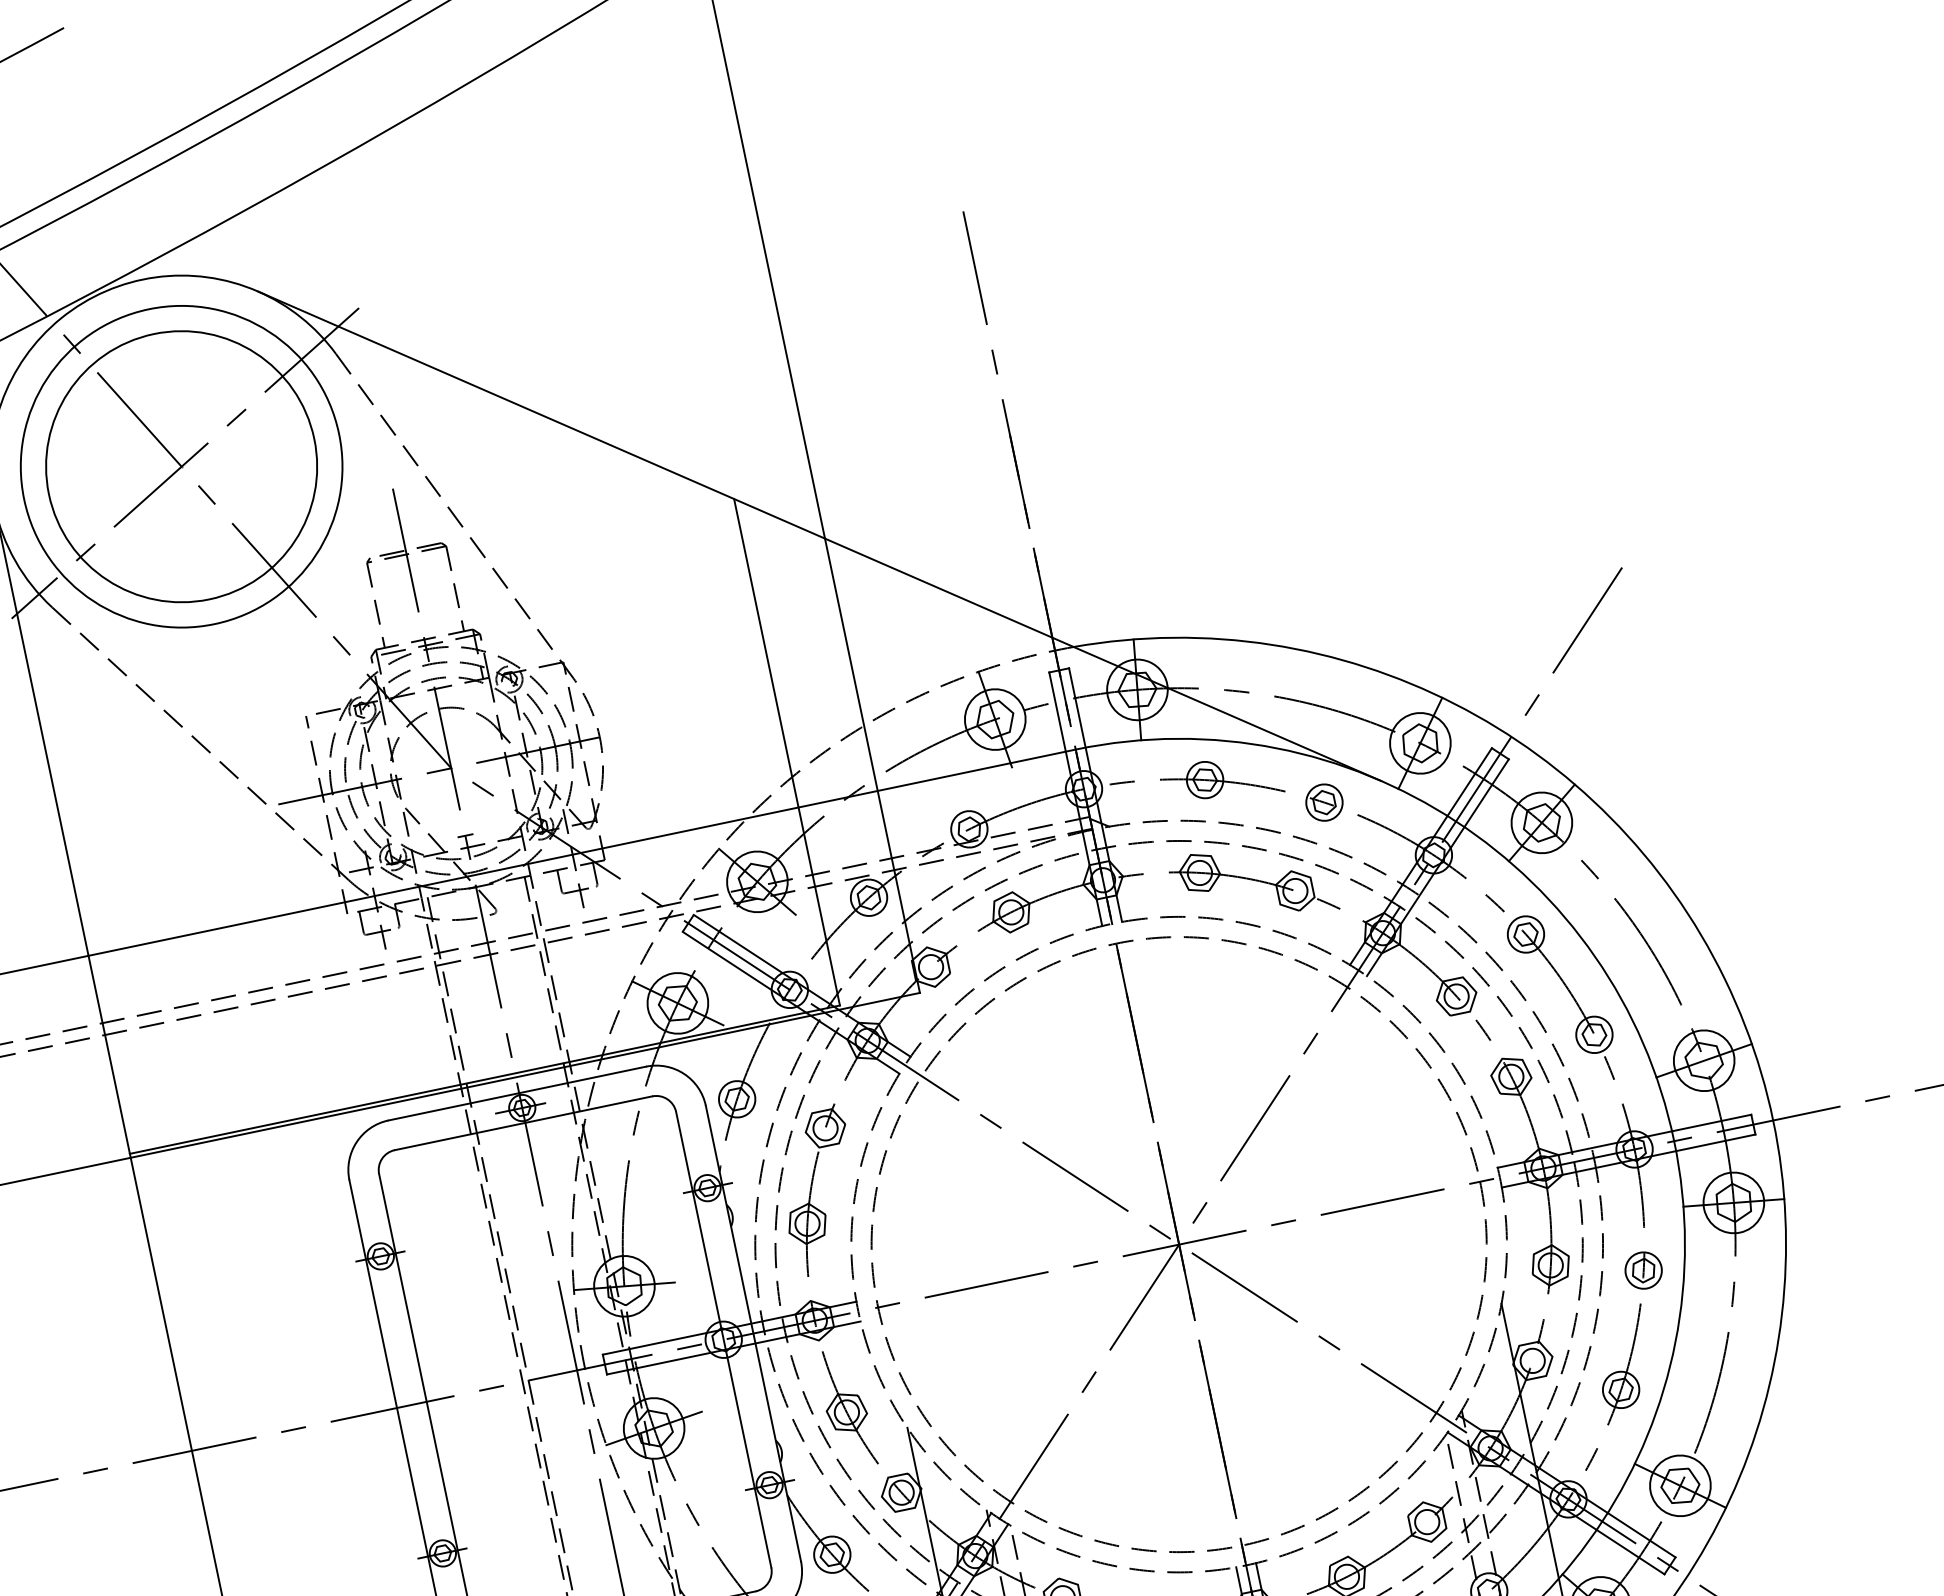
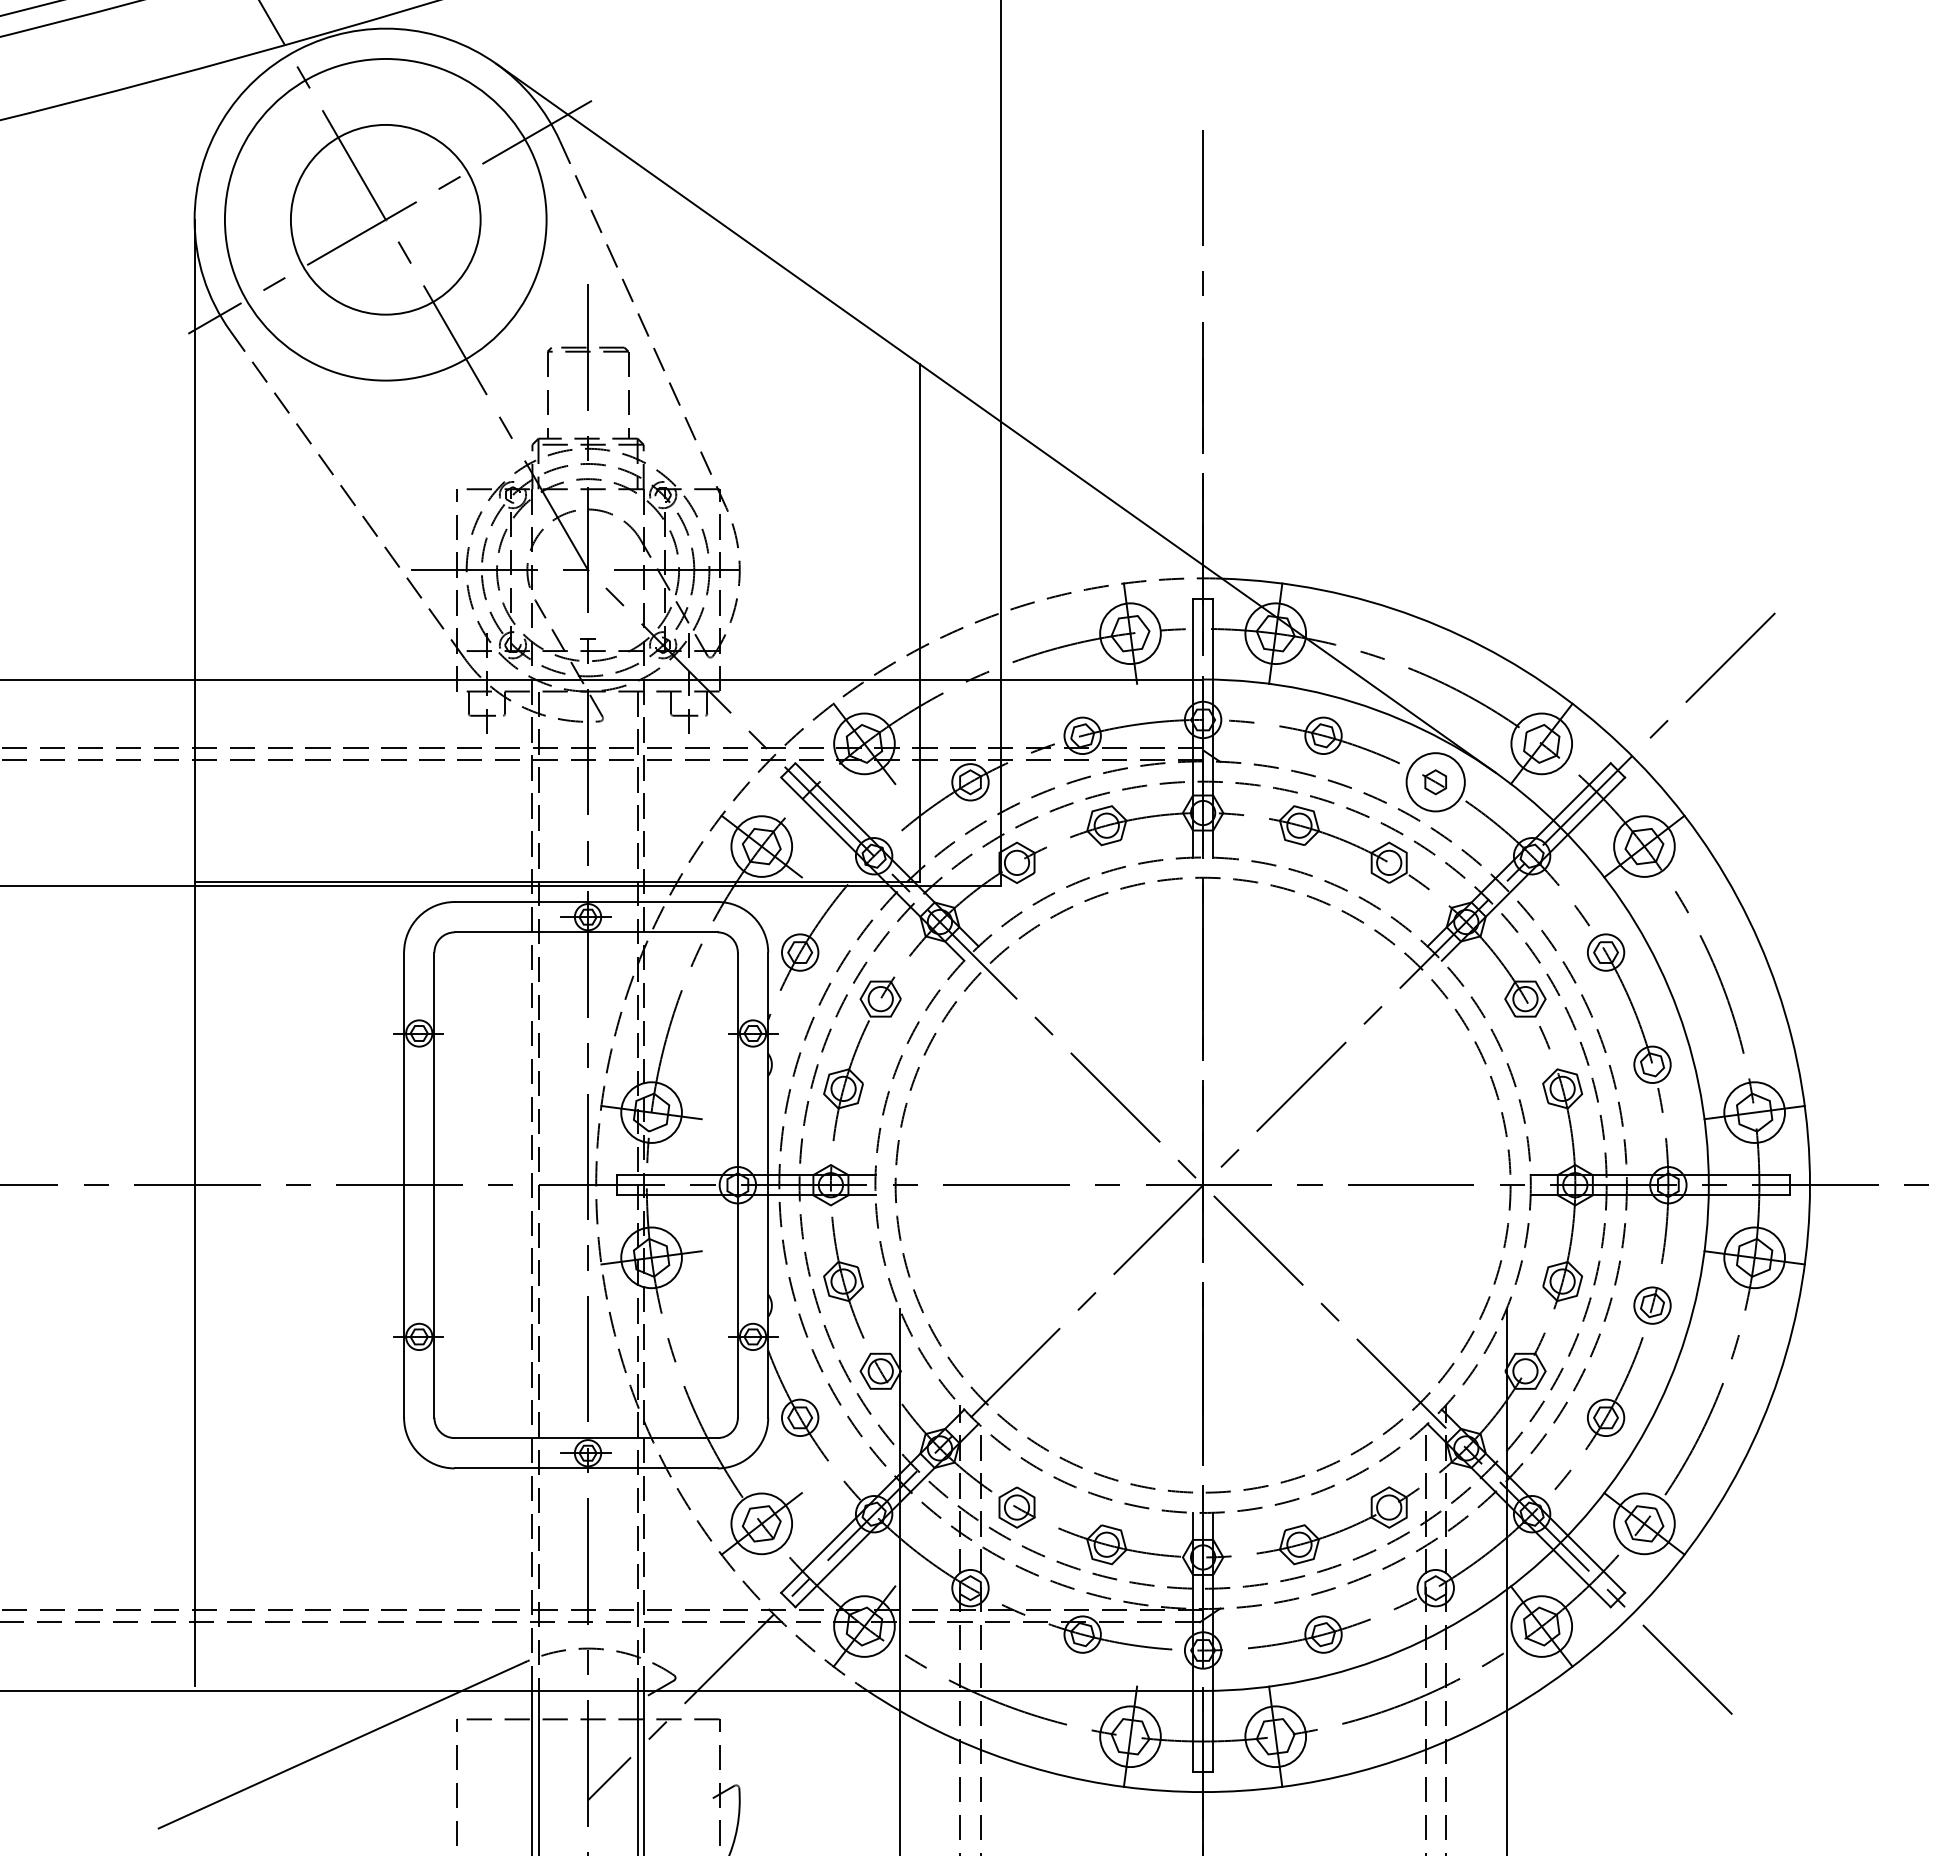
circle: (181, 466) -> (385, 219), size x0.7
circle: (1324, 802) -> (1435, 782), size x1.6

